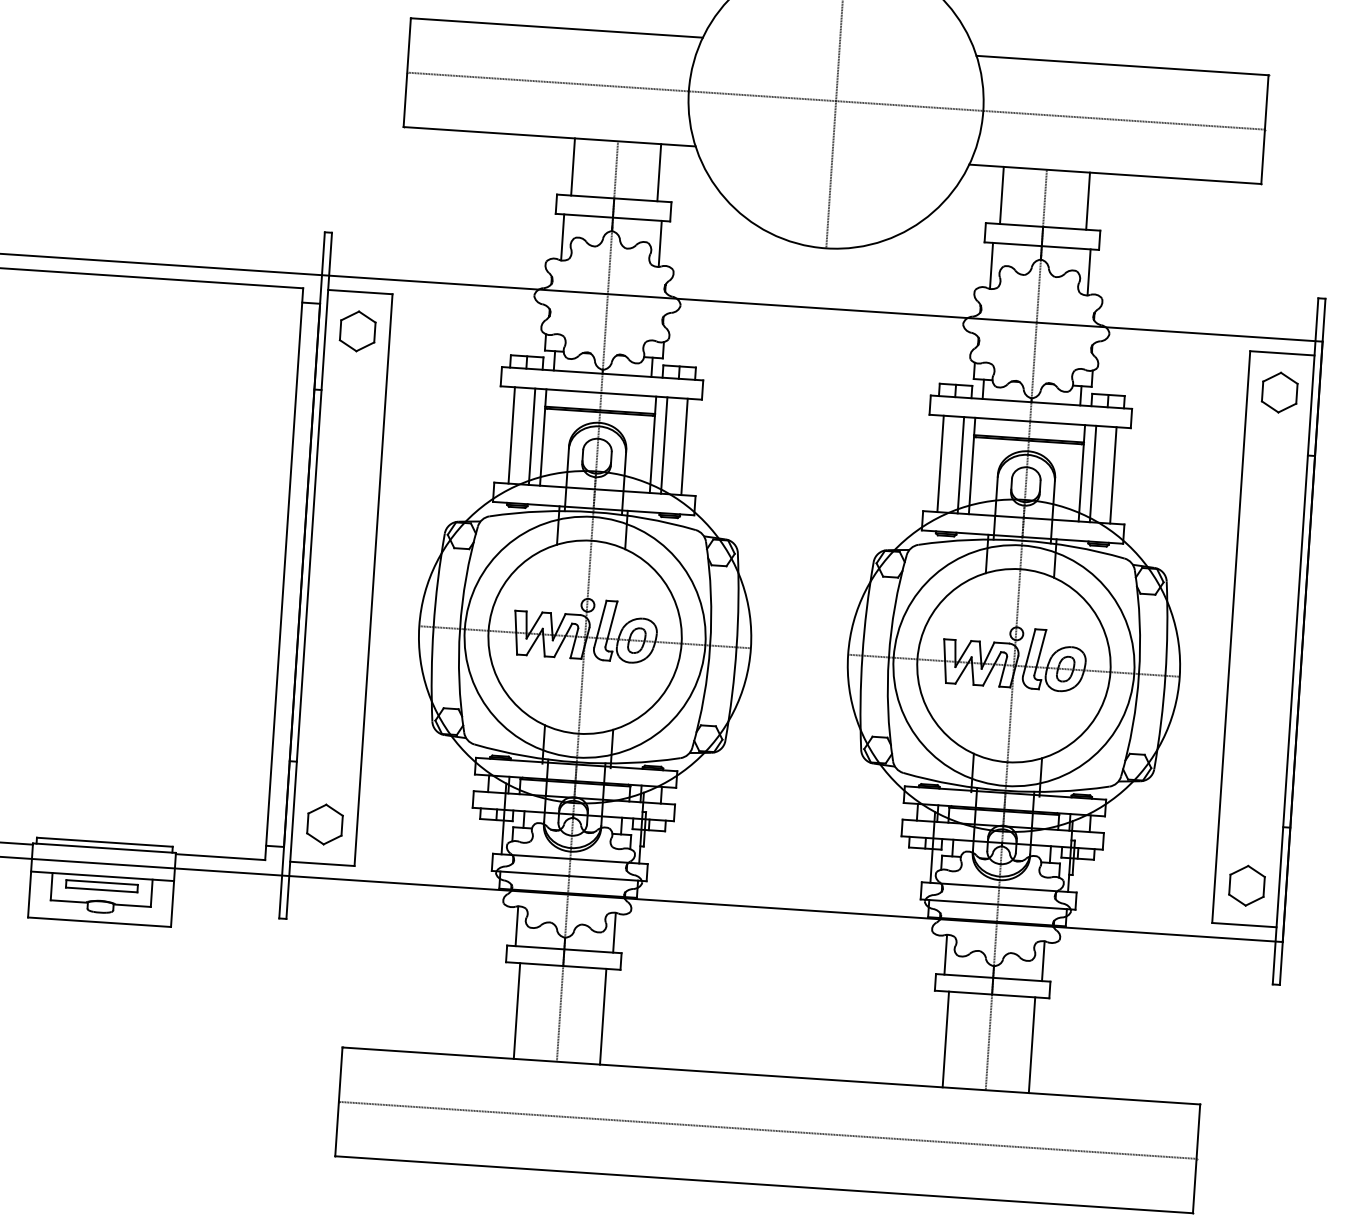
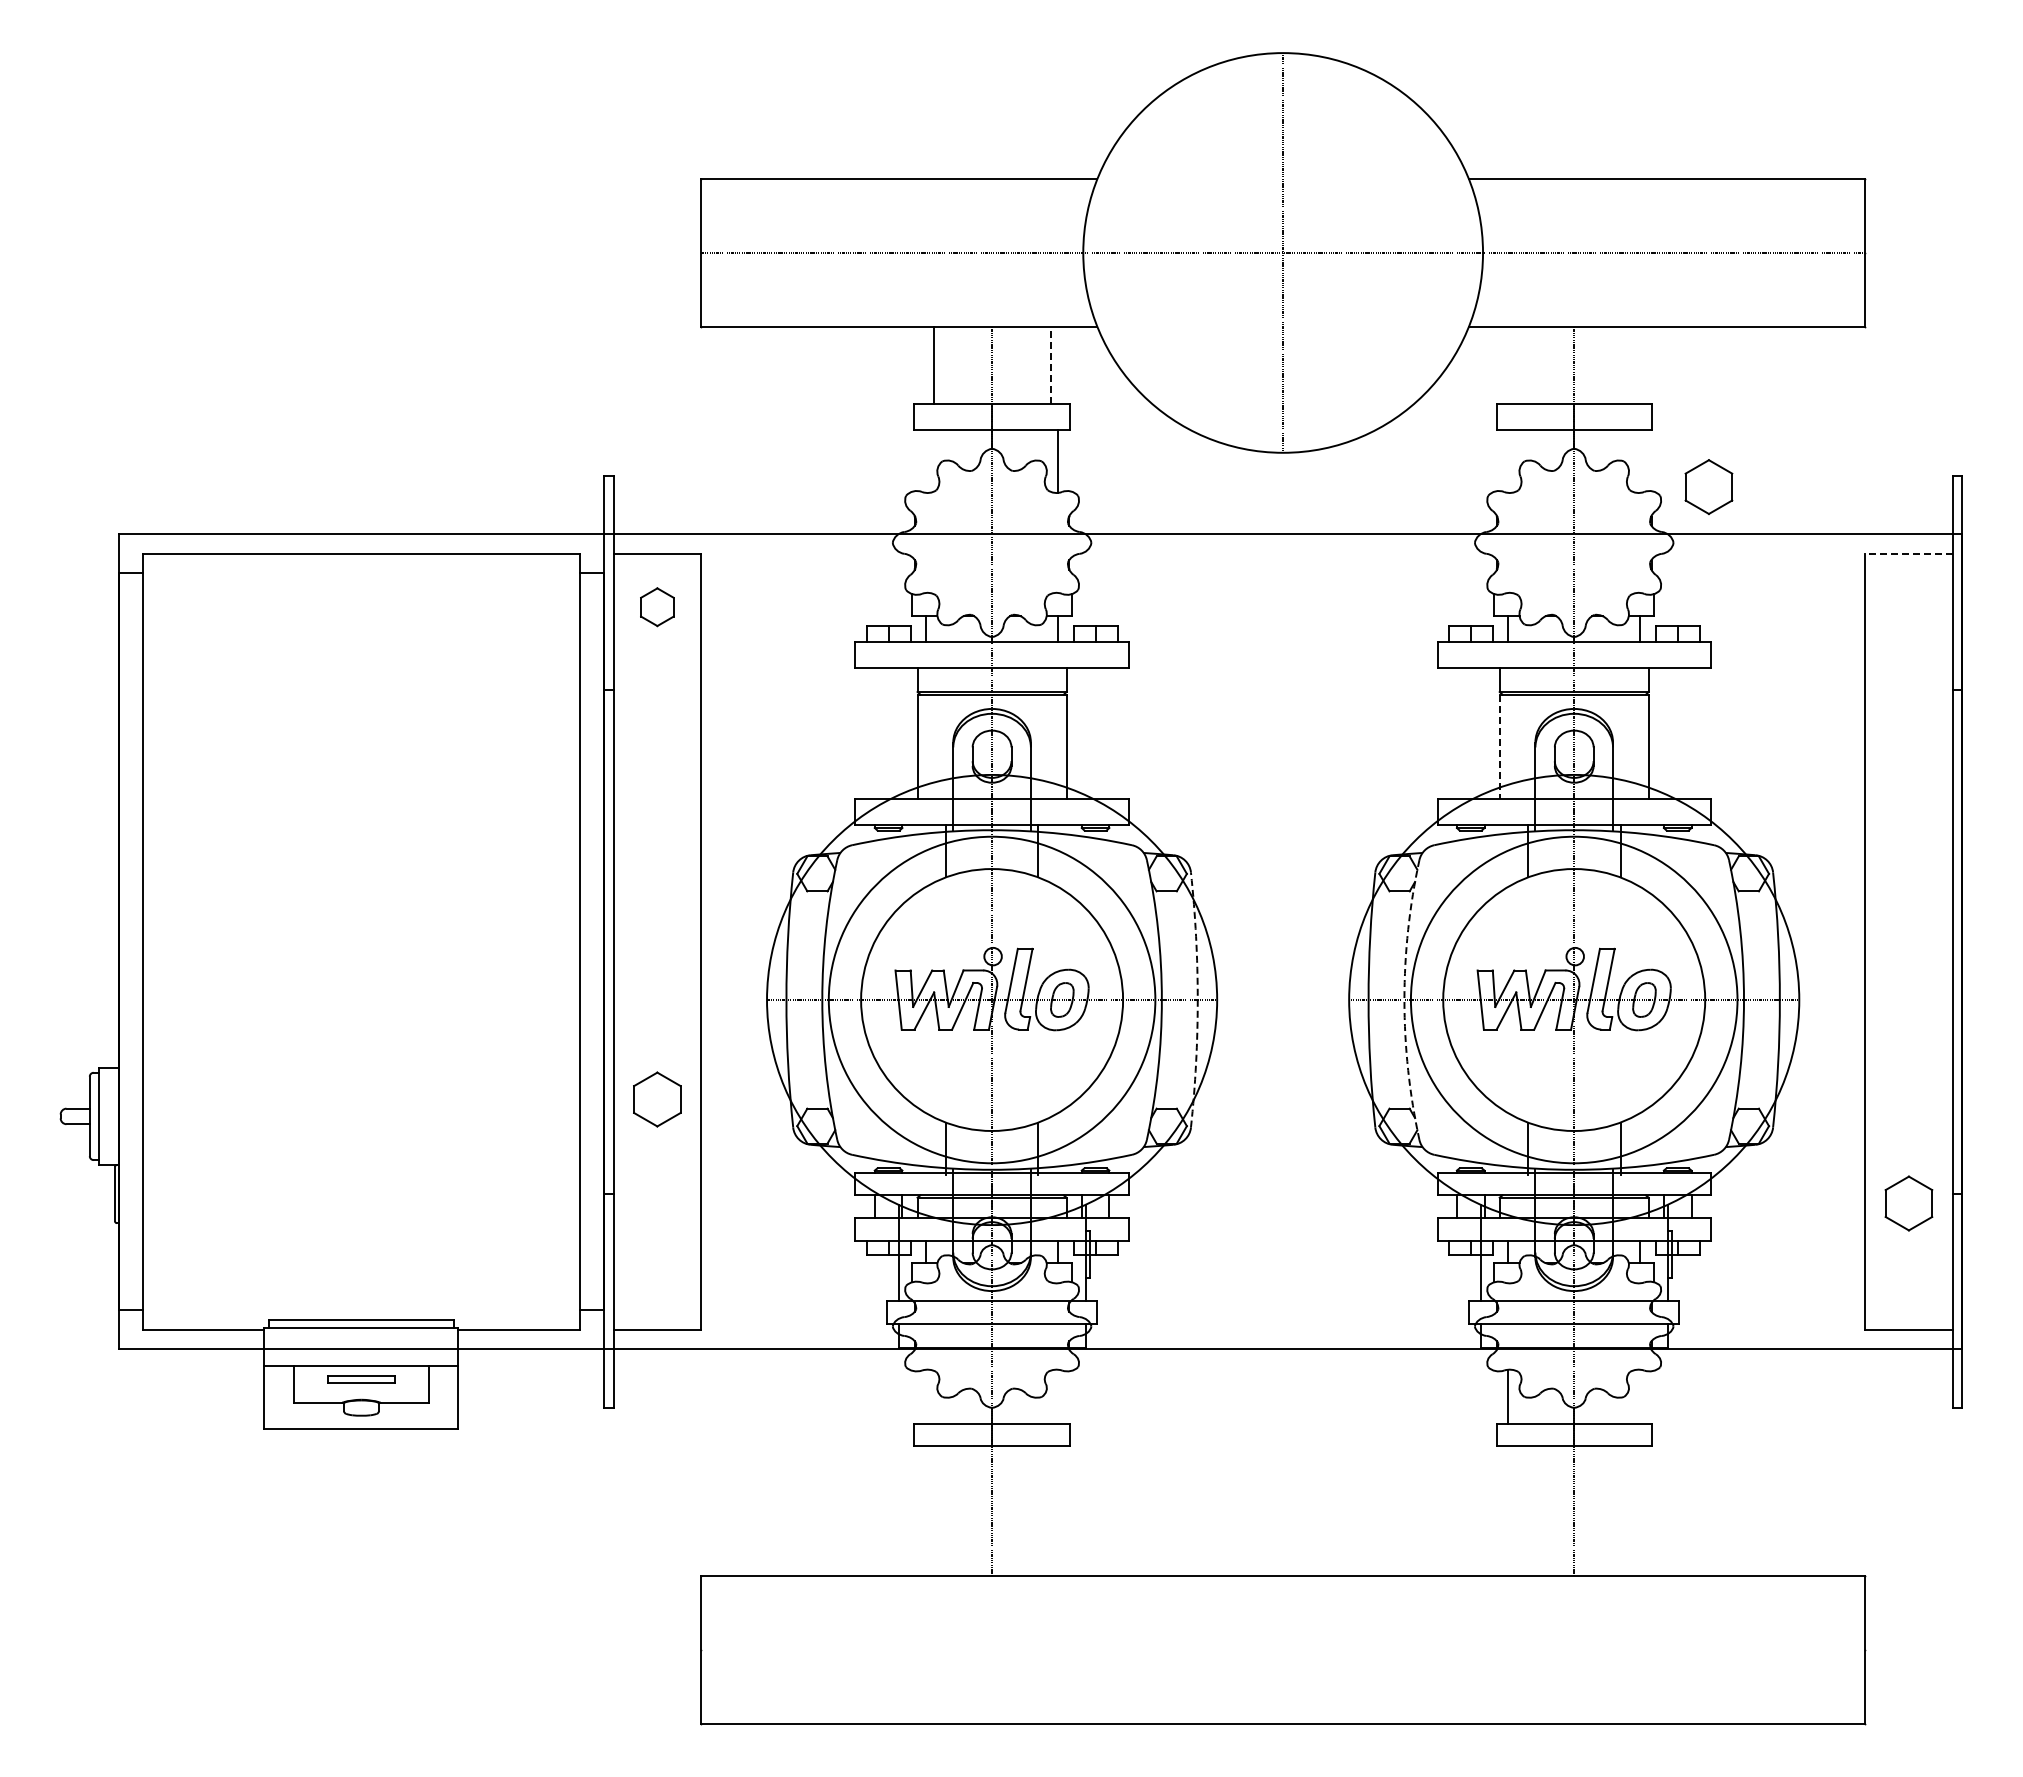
line: (659, 172) -> (1050, 365), solid -> dashed
line: (1001, 195) -> (1515, 365), removed
line: (1087, 201) -> (1632, 365), removed
line: (562, 237) -> (925, 461), removed
line: (991, 265) -> (1507, 461), removed
line: (1089, 272) -> (1640, 461), removed
part: (357, 331) -> (657, 607), size x0.7
line: (1282, 353) -> (1908, 553), solid -> dashed
part: (1279, 392) -> (1708, 486), moved
line: (511, 435) -> (874, 733), removed
line: (532, 436) -> (902, 733), removed
line: (664, 445) -> (1081, 733), removed
line: (684, 446) -> (1109, 733), removed
line: (940, 463) -> (1456, 733), removed
line: (960, 465) -> (1484, 733), removed
line: (1092, 473) -> (1663, 733), removed
line: (1113, 475) -> (1691, 733), removed
line: (971, 476) -> (1499, 747), solid -> dashed
arc: (736, 647) -> (1197, 1000), solid -> dashed
arc: (888, 657) -> (1404, 1000), solid -> dashed
part: (325, 824) -> (657, 1099), moved
part: (102, 885) -> (361, 1379), size x0.7
part: (1246, 885) -> (1908, 1203), moved
line: (516, 926) -> (925, 1396), removed
line: (614, 932) -> (1058, 1396), removed
line: (1043, 961) -> (1640, 1396), removed
line: (516, 1011) -> (933, 1511), removed
line: (603, 1016) -> (1050, 1511), removed
line: (945, 1039) -> (1515, 1511), removed
line: (1031, 1045) -> (1632, 1511), removed
line: (767, 1130) -> (1283, 1650), removed

